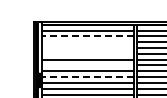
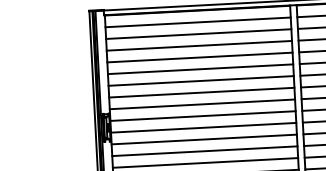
line: (87, 36) -> (197, 34), dashed -> solid
line: (87, 42) -> (198, 46), added
line: (87, 48) -> (199, 58), added
line: (87, 53) -> (199, 68), added
line: (87, 65) -> (200, 92), added
line: (87, 77) -> (202, 116), dashed -> solid

